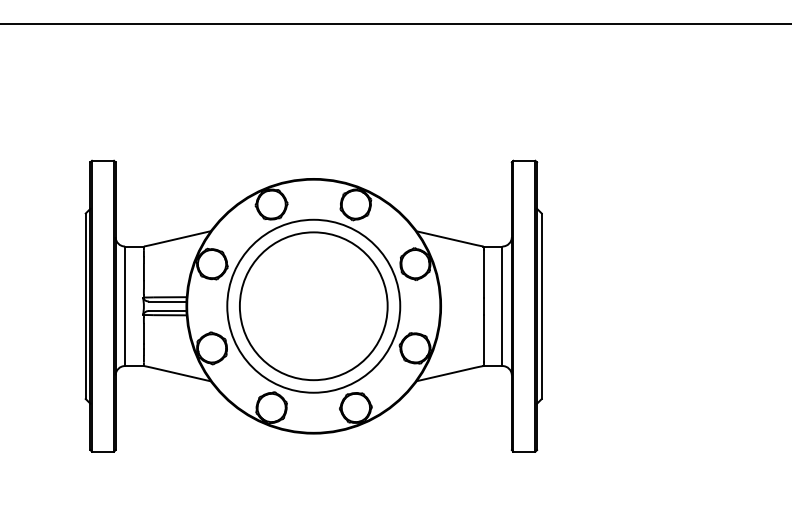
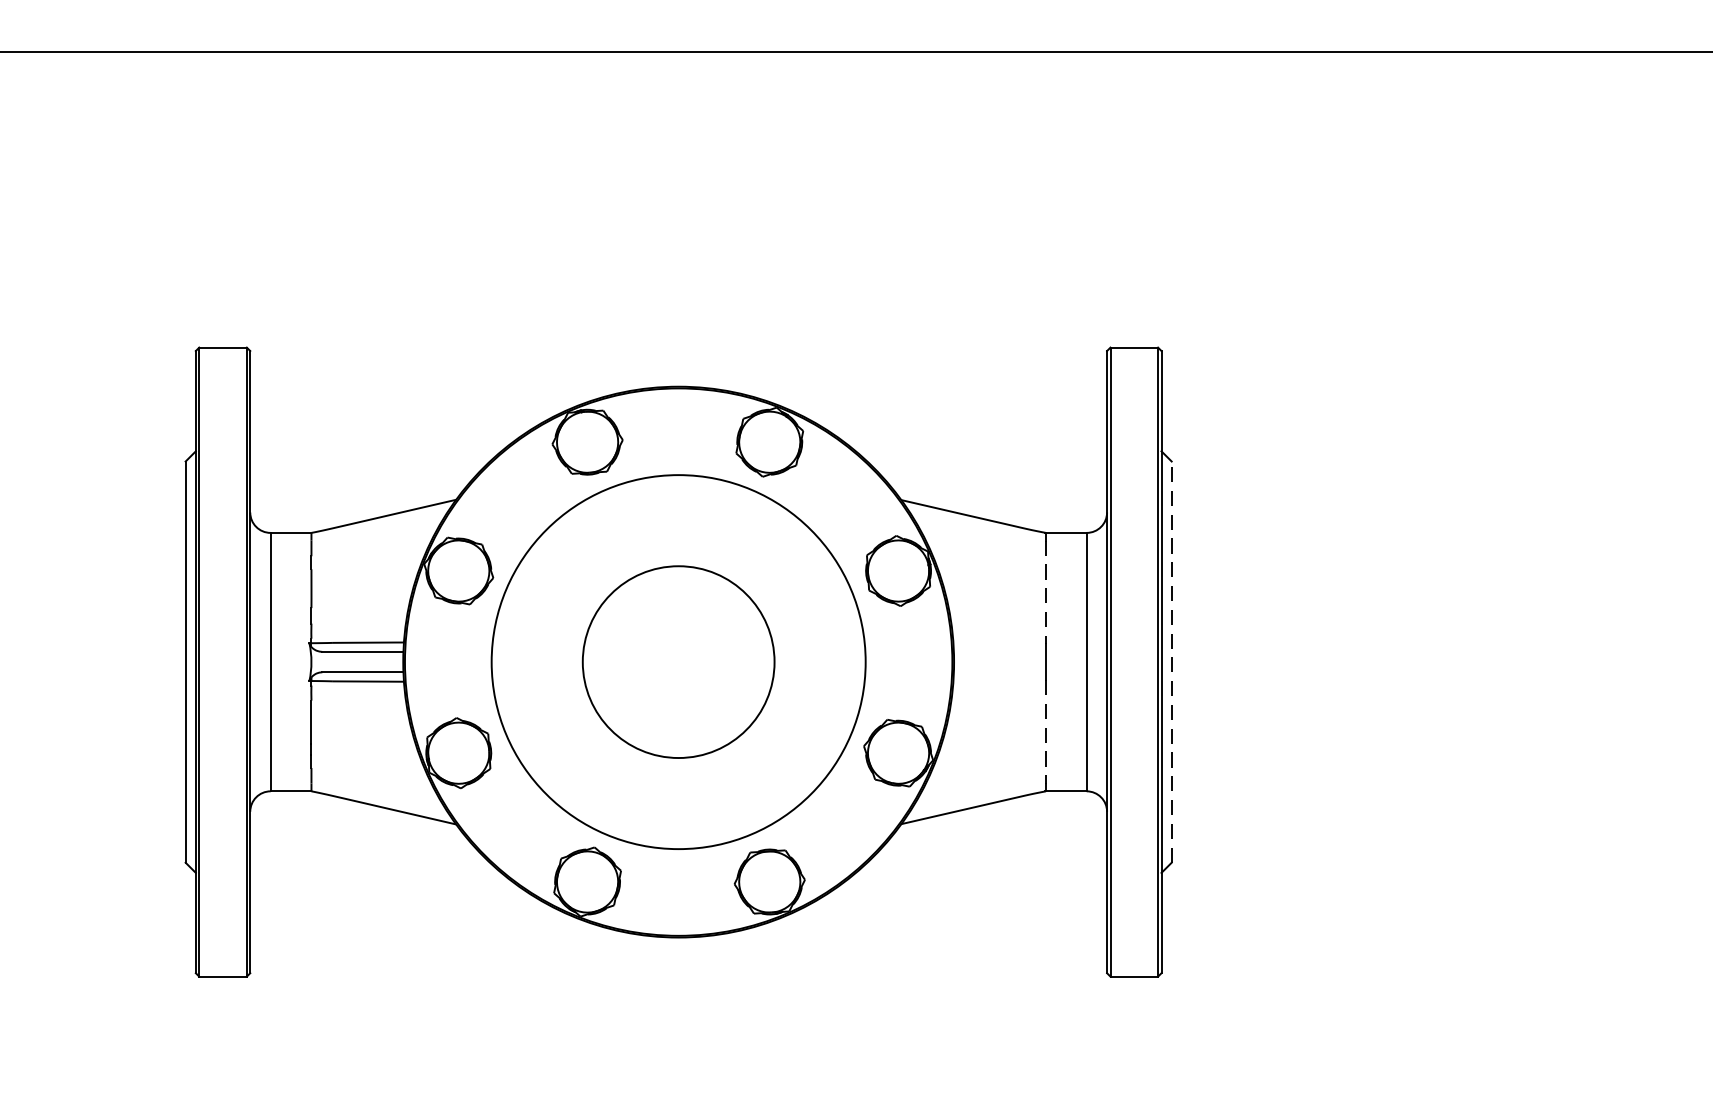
line: (483, 274) -> (1045, 593), solid -> dashed
circle: (313, 306) -> (678, 662), size x0.6
line: (541, 306) -> (1171, 662), solid -> dashed
line: (483, 338) -> (1045, 731), solid -> dashed

